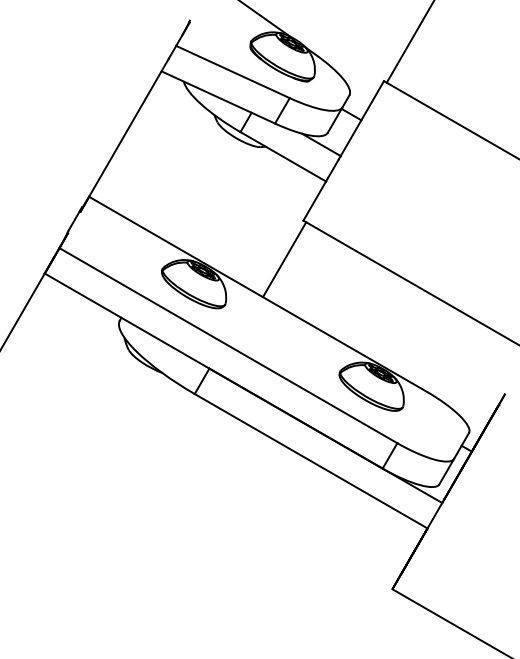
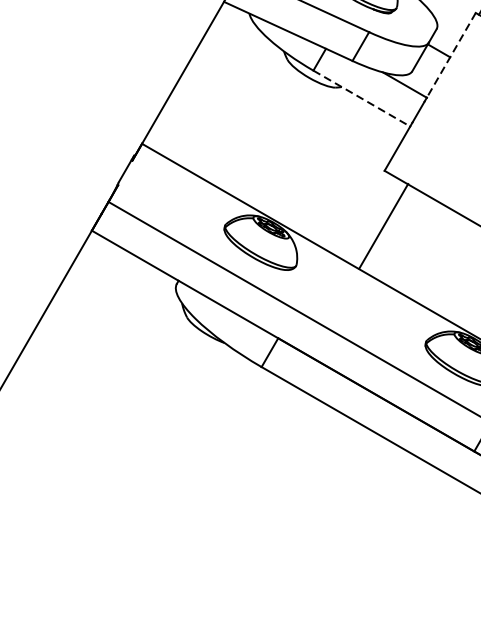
line: (362, 118) -> (451, 55), solid -> dashed
line: (283, 157) -> (362, 99), solid -> dashed
line: (284, 259) -> (383, 226), moved

